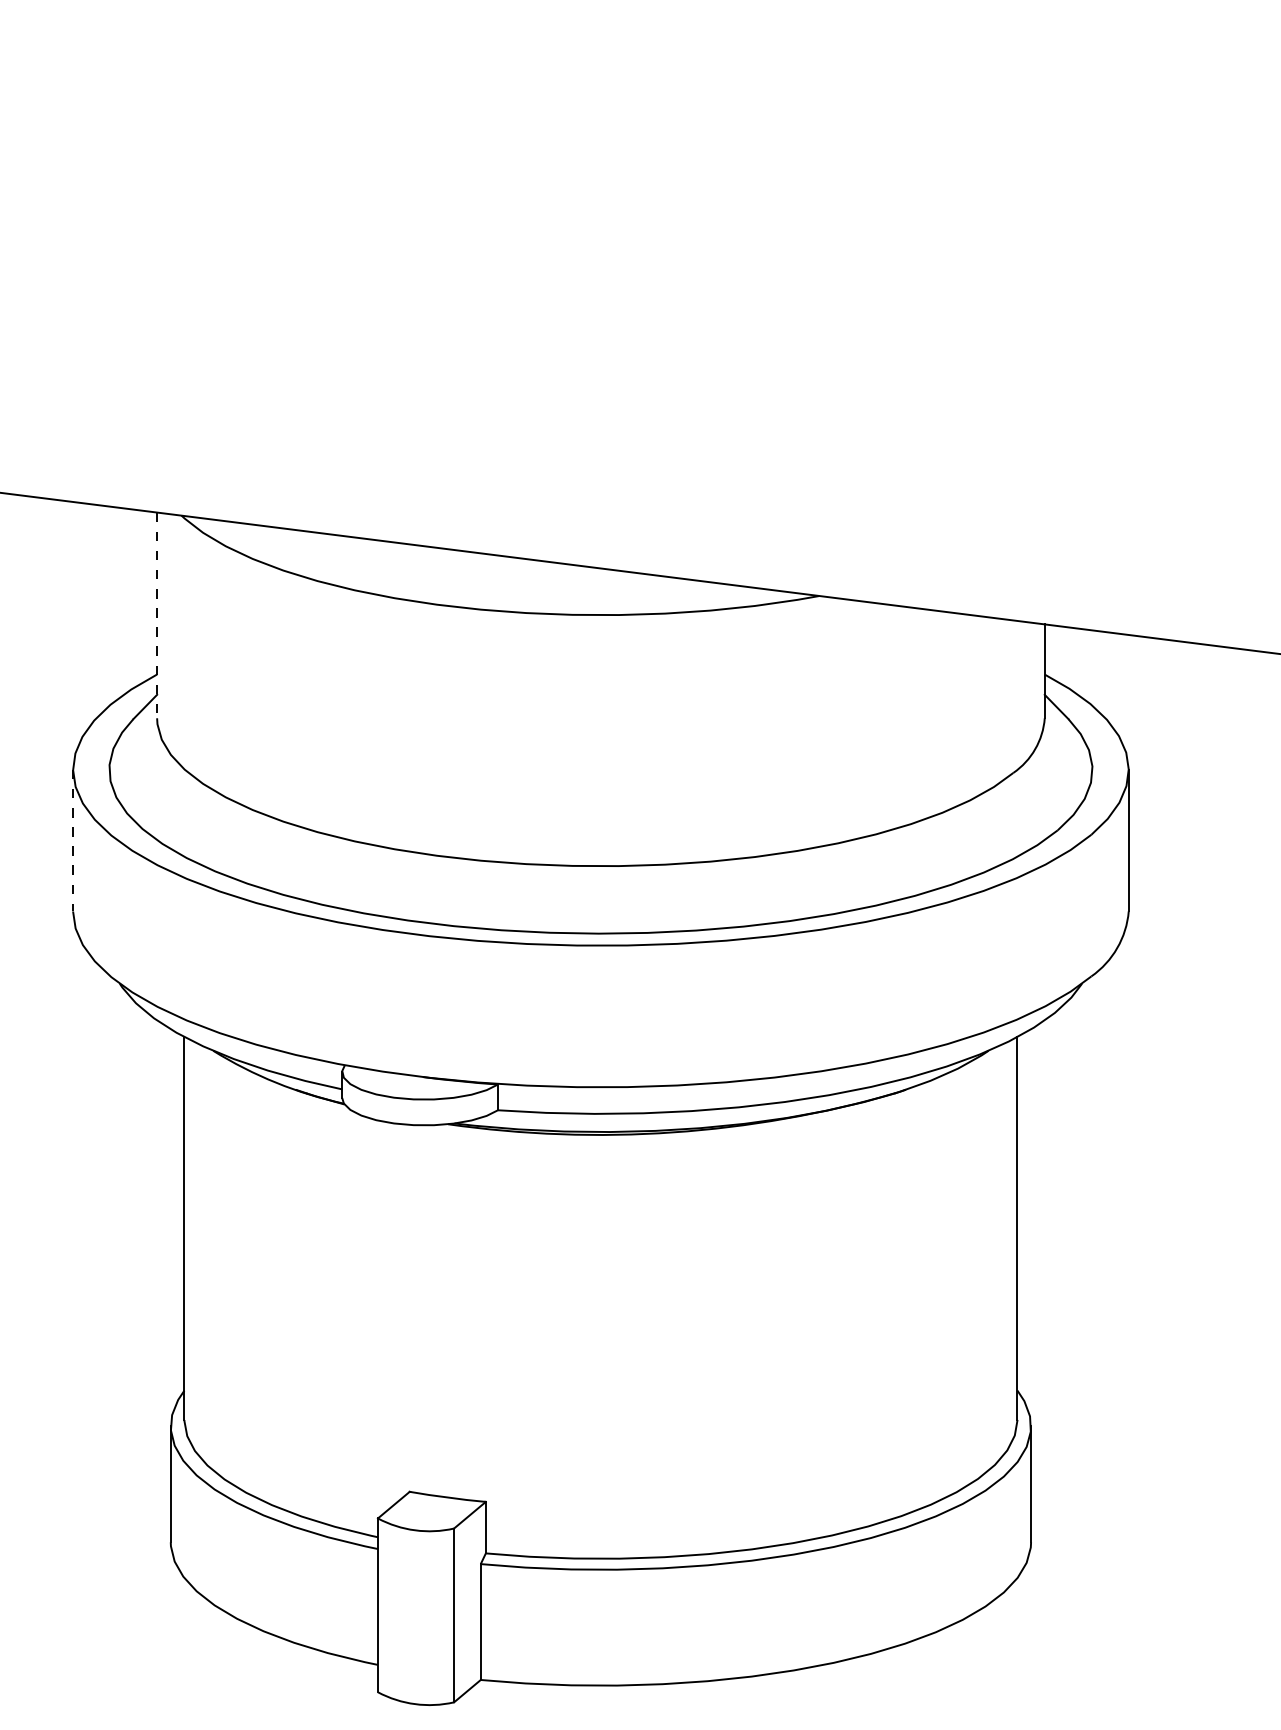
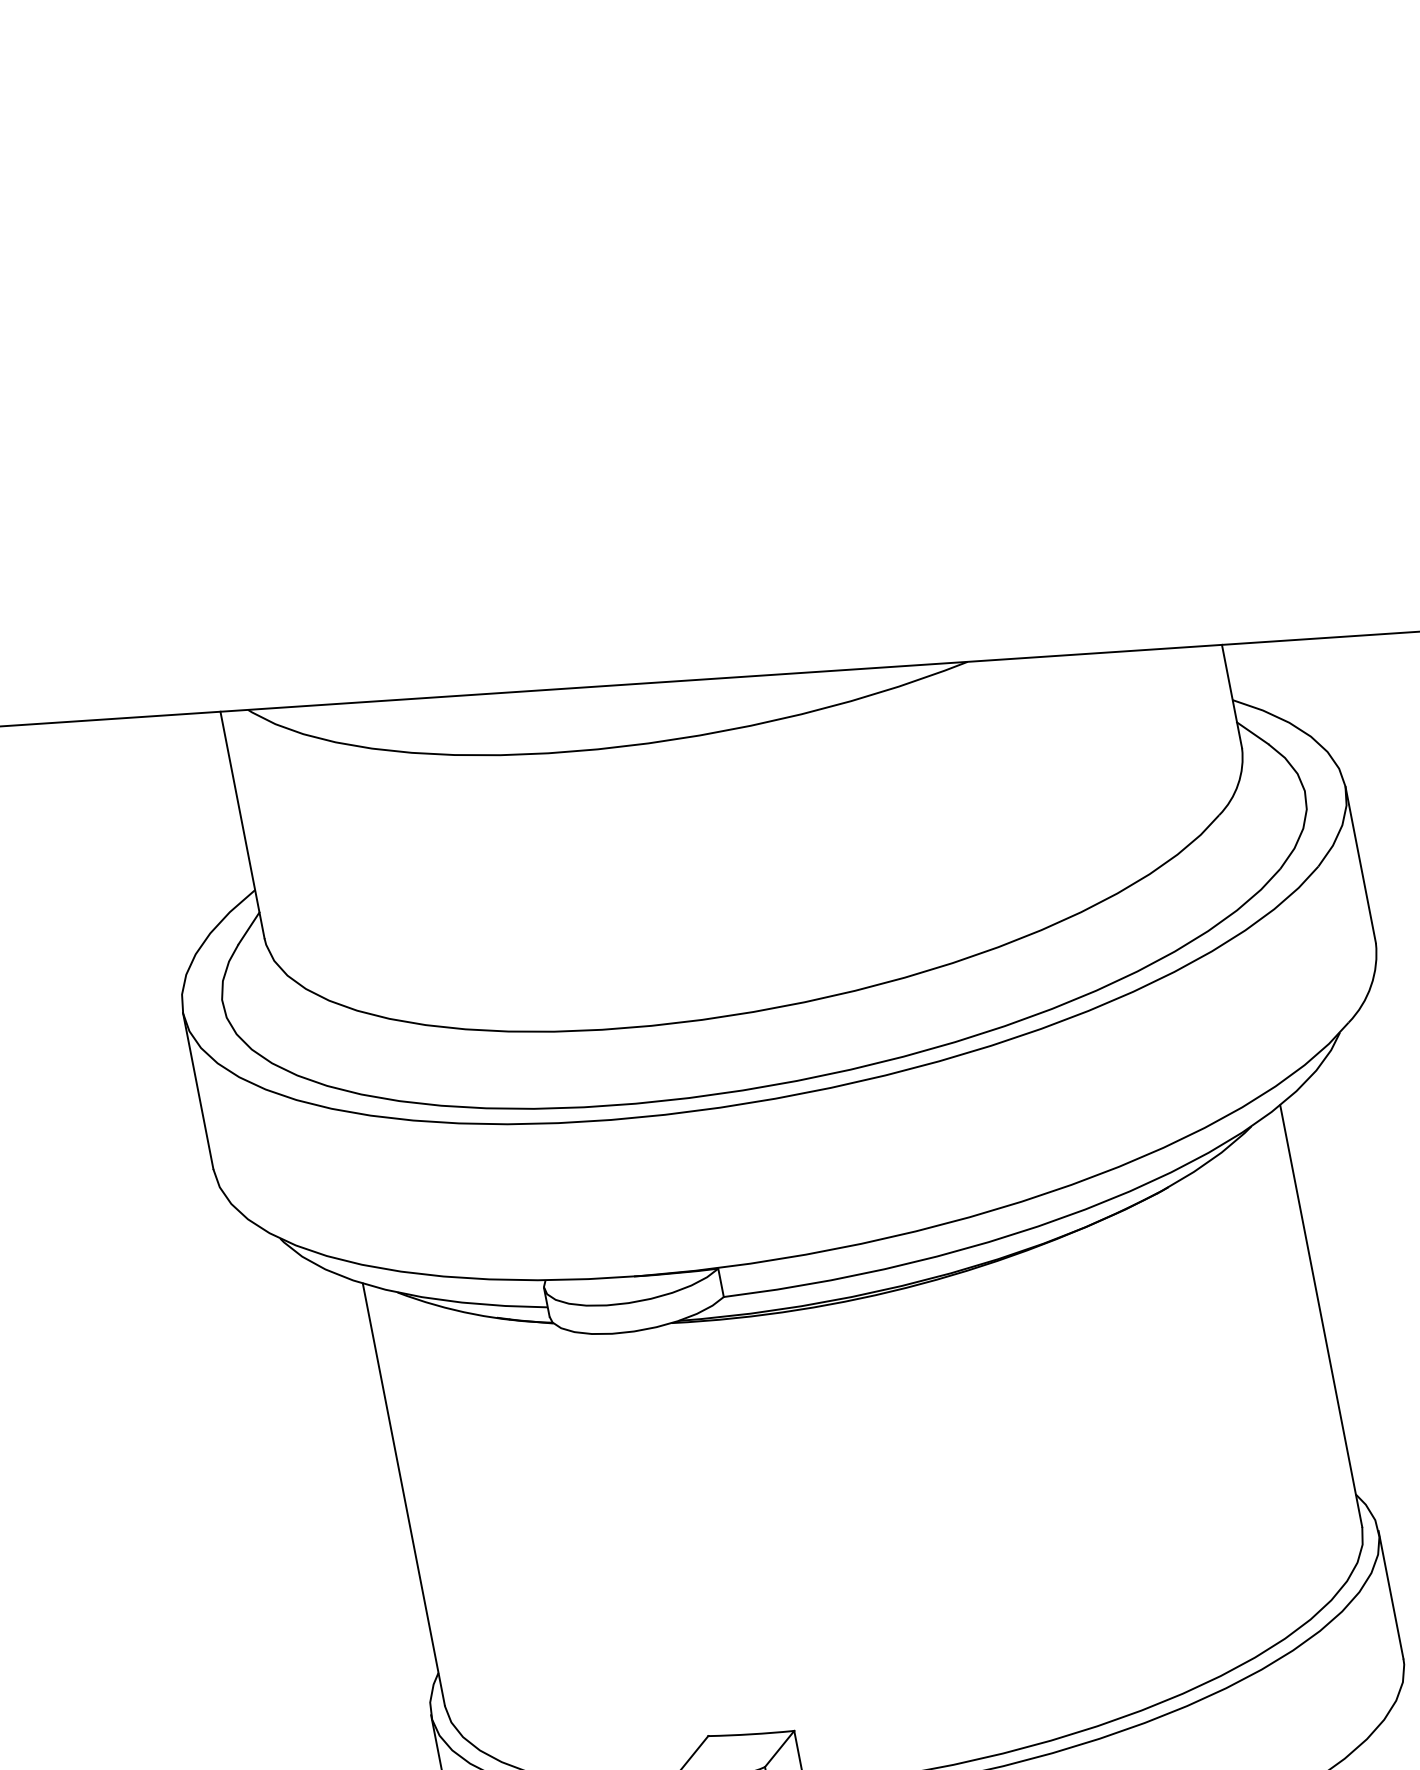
line: (157, 615) -> (242, 825), dashed -> solid
line: (73, 840) -> (198, 1090), dashed -> solid

